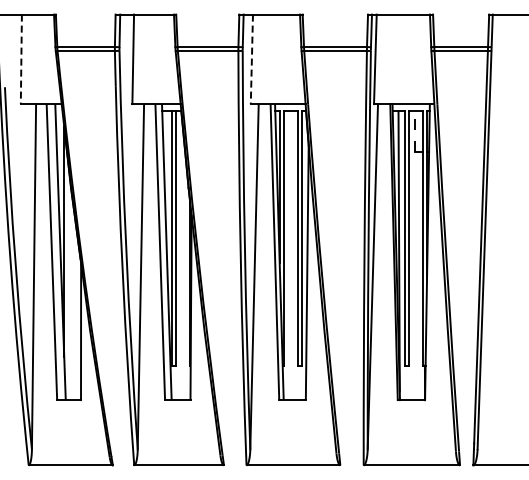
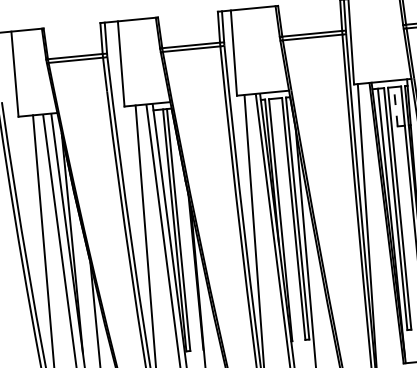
line: (21, 59) -> (15, 74), dashed -> solid
line: (251, 59) -> (233, 53), dashed -> solid

